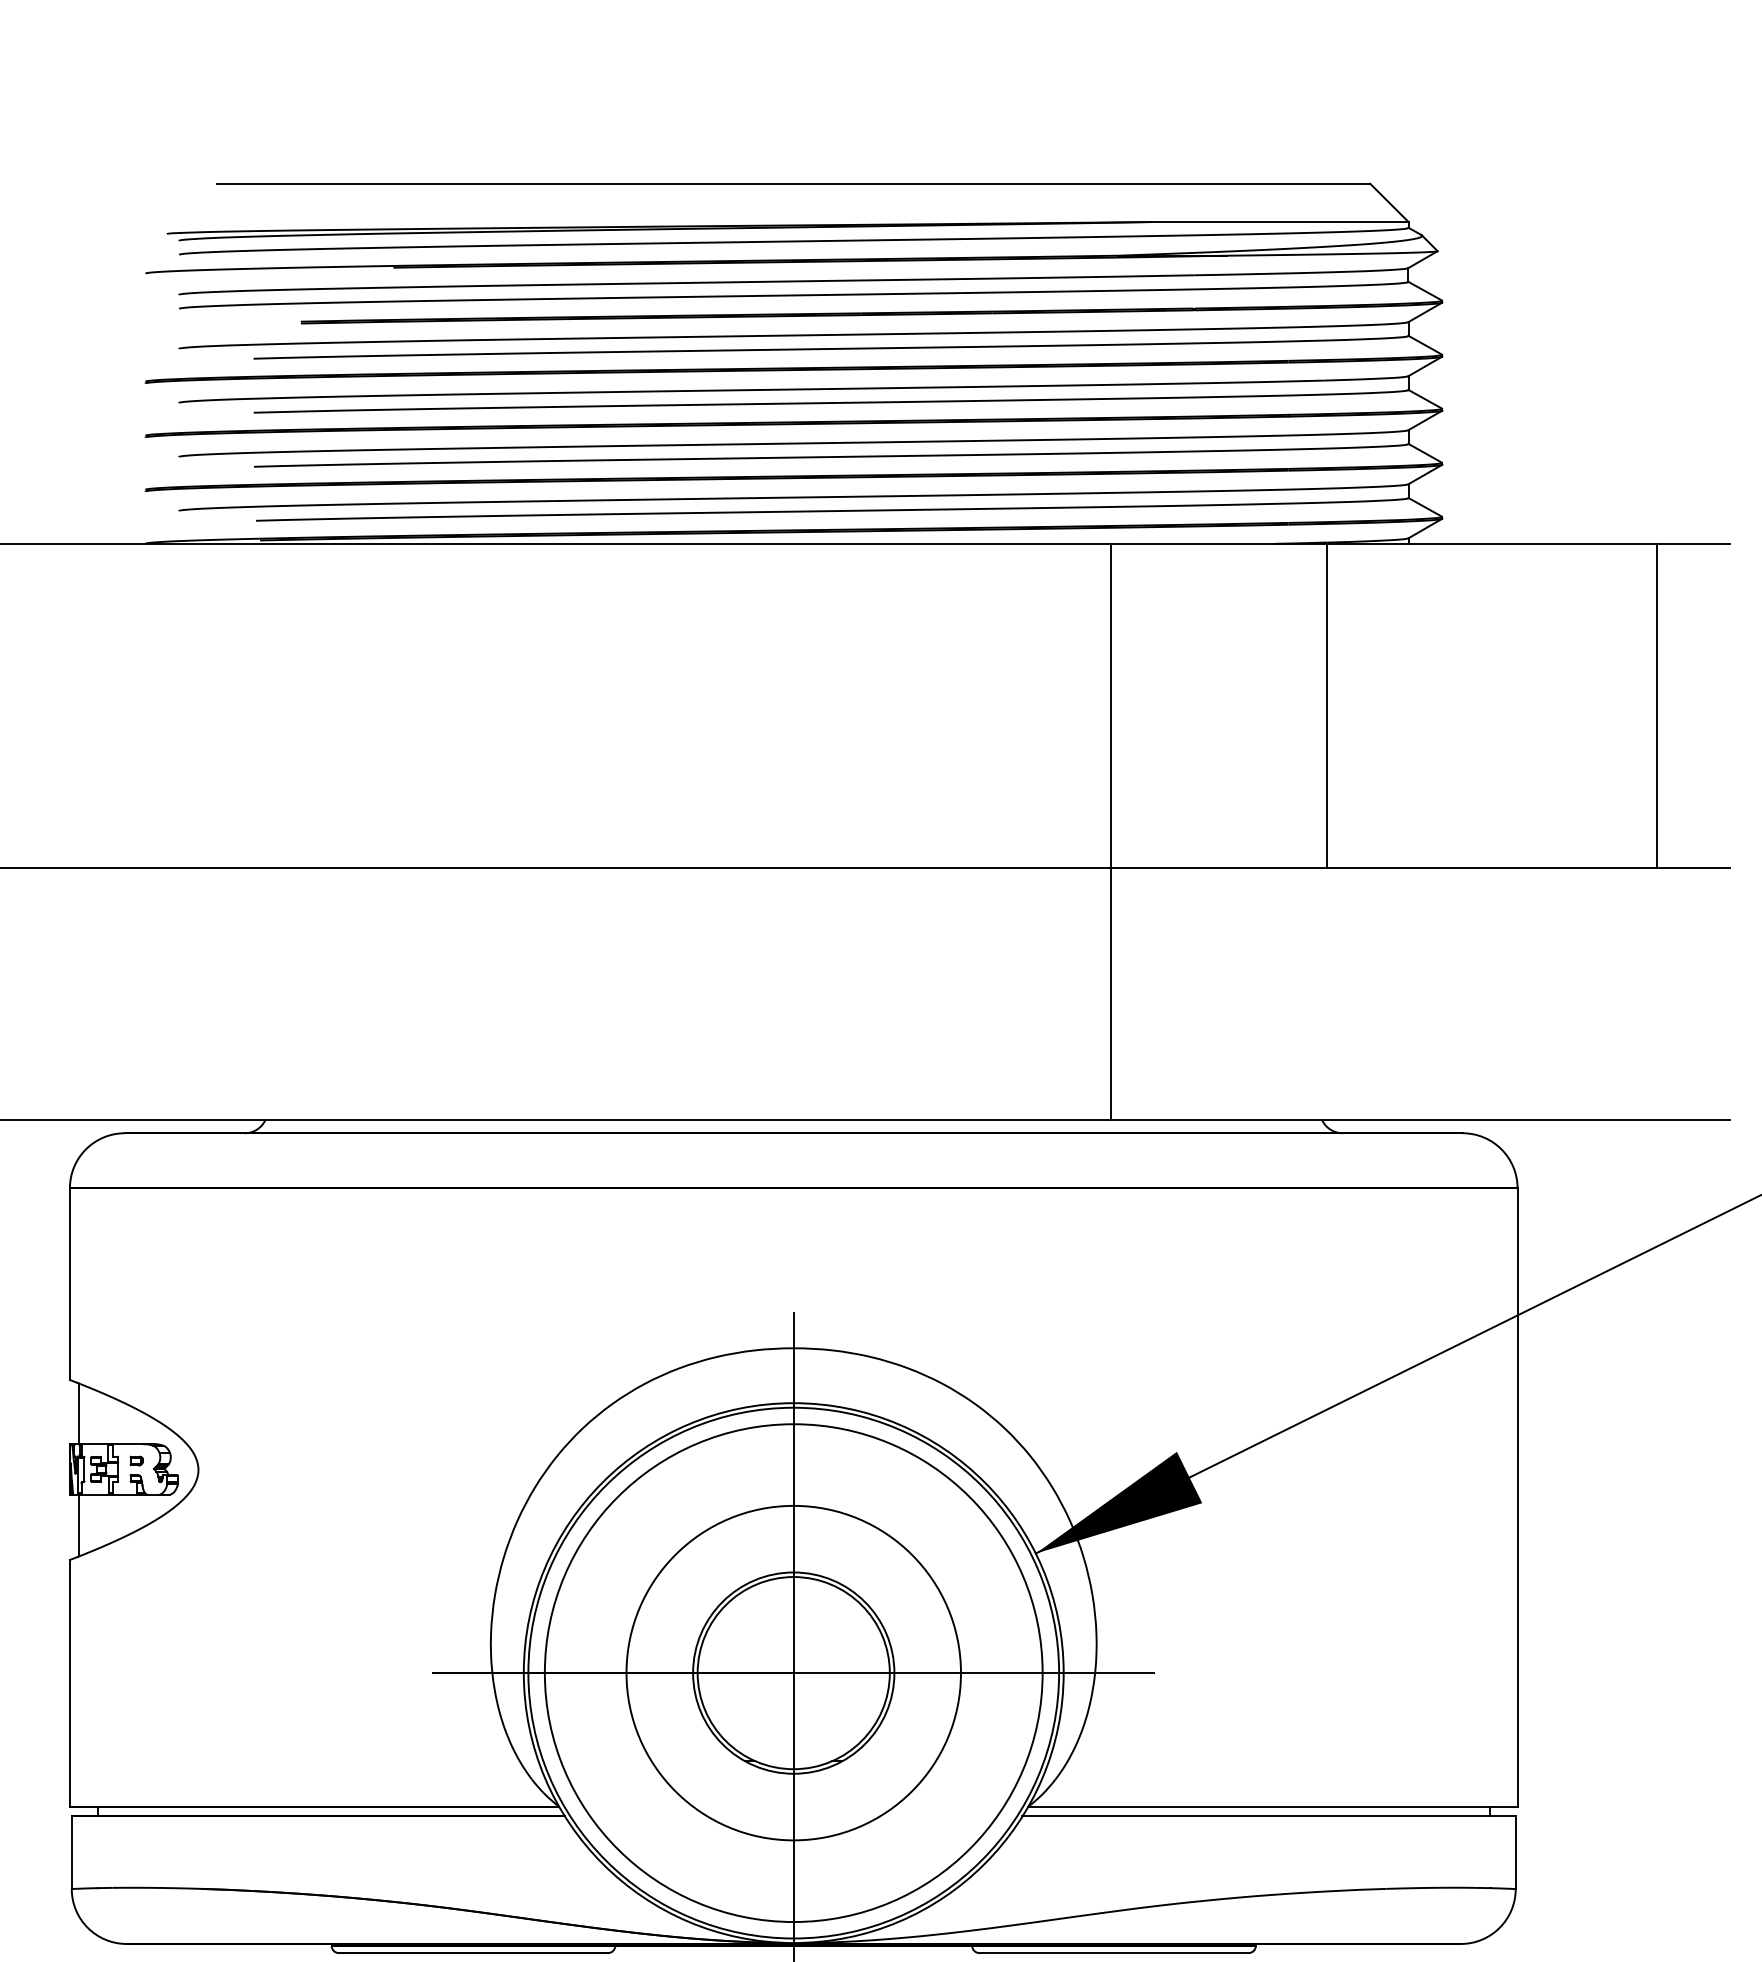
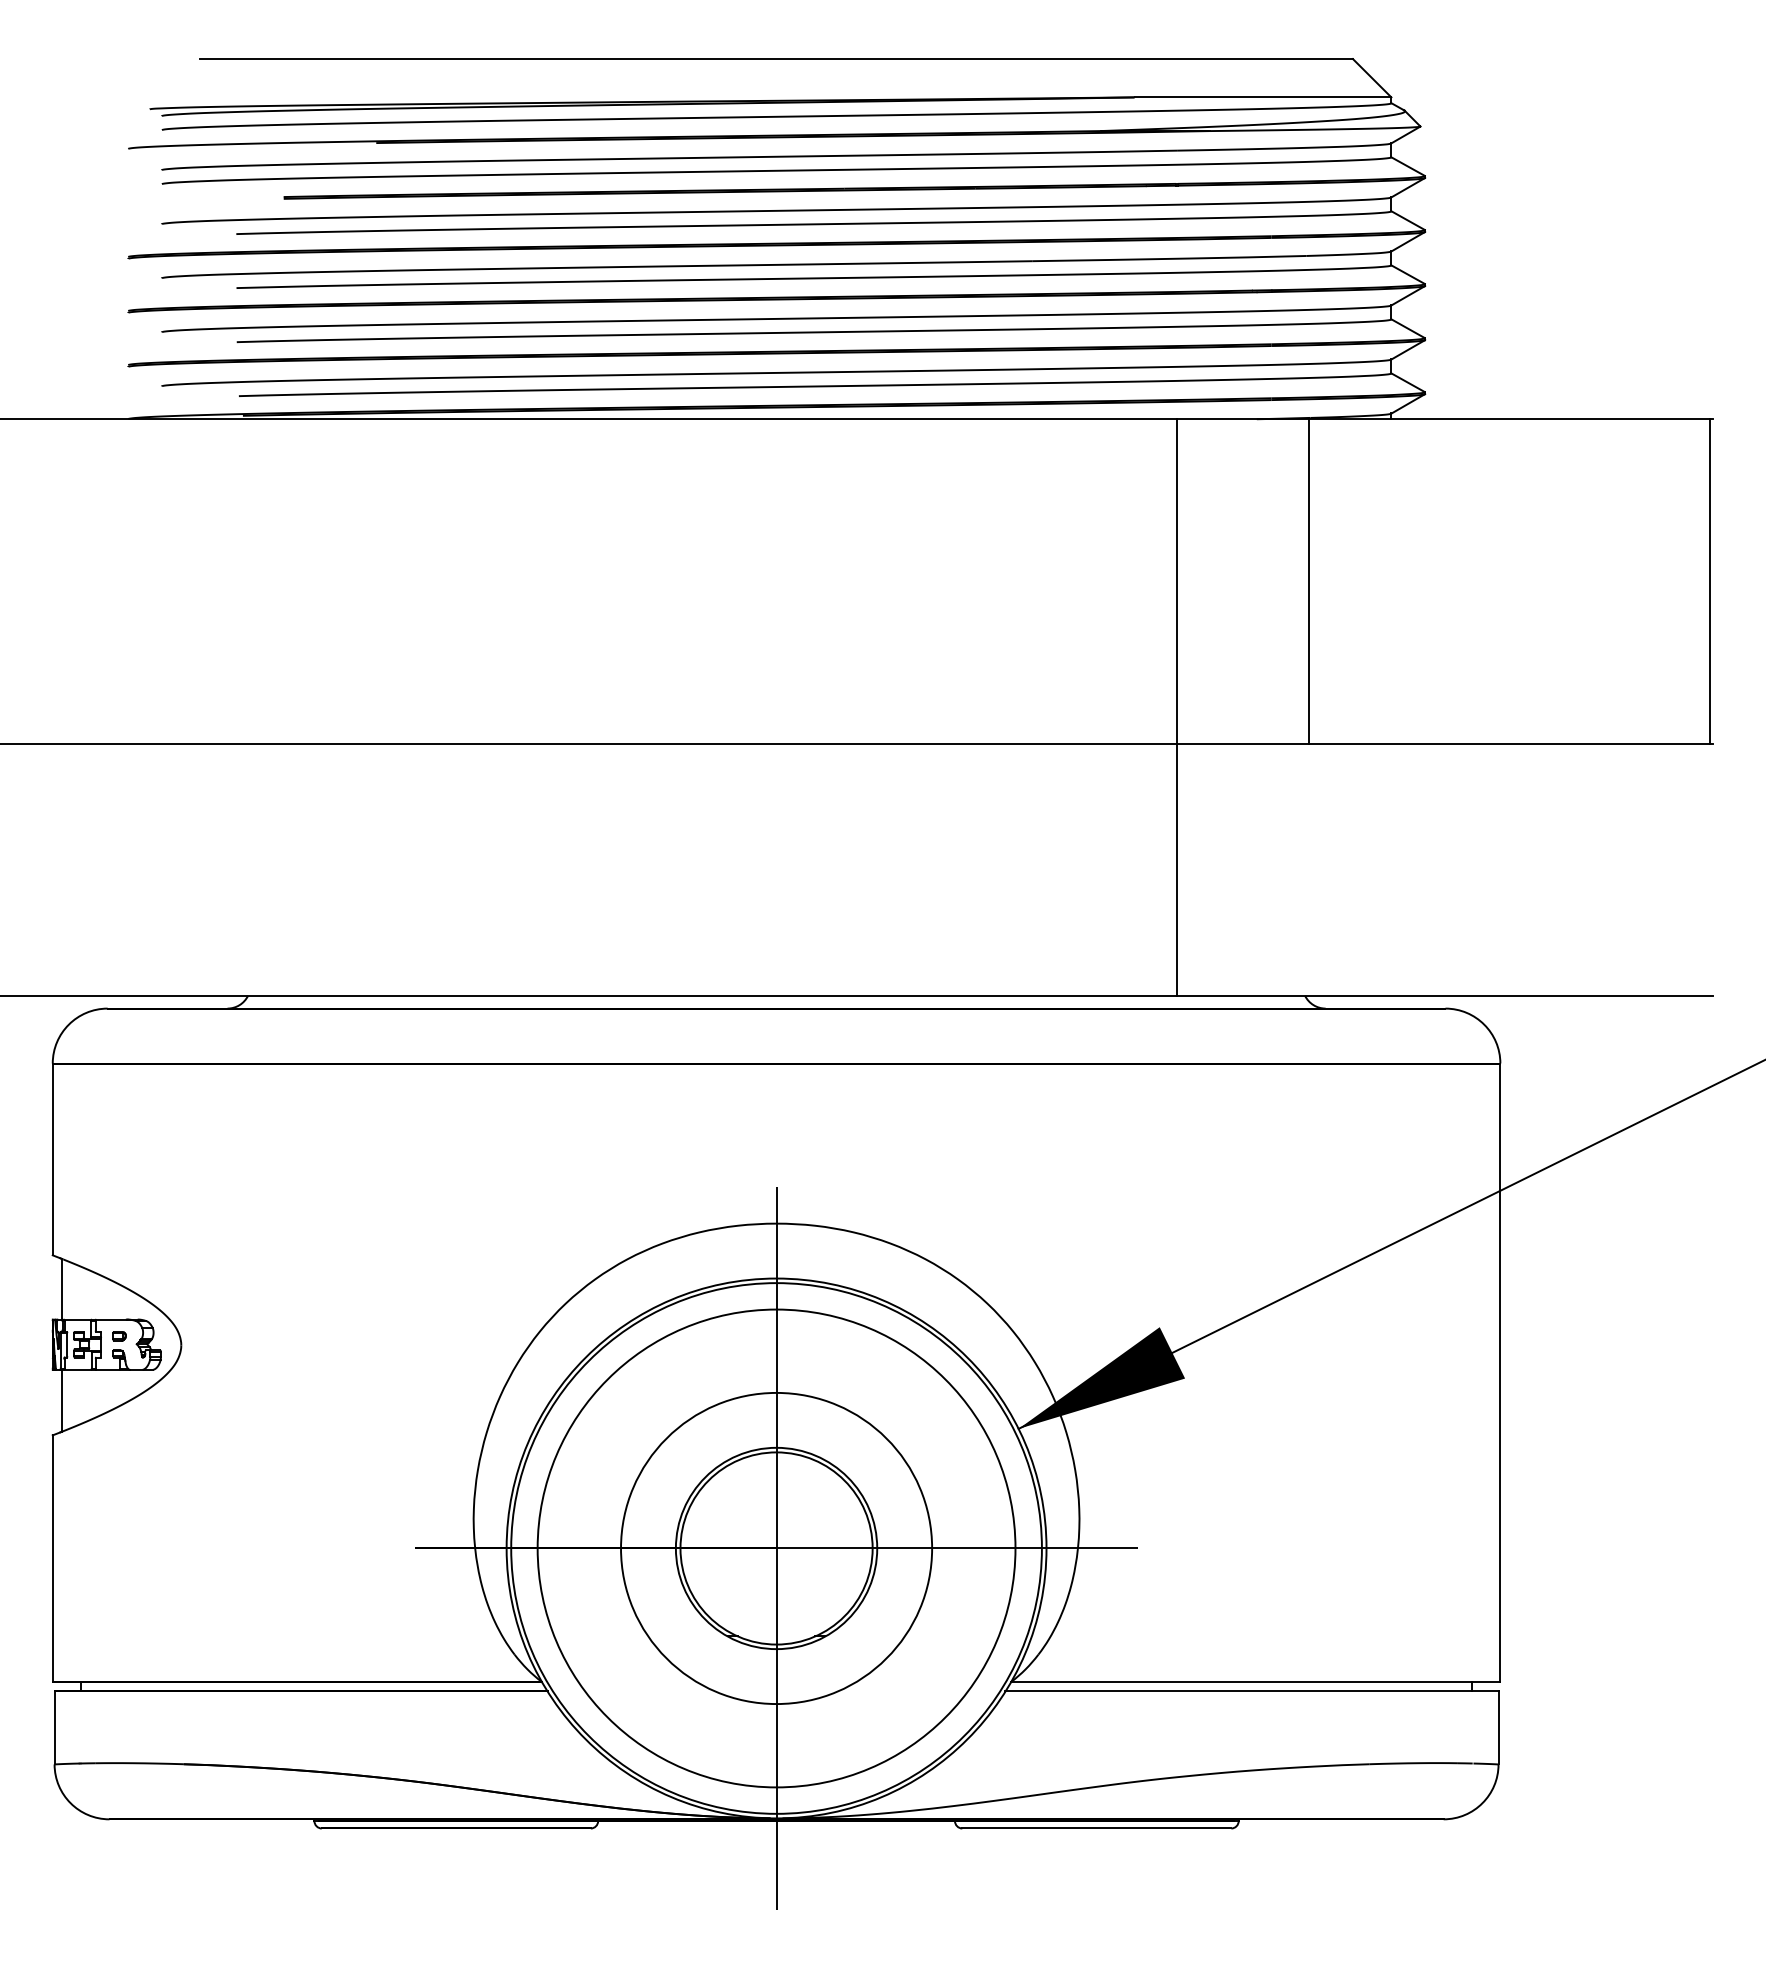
line: (1657, 706) -> (1710, 581), moved
line: (1110, 832) -> (1177, 707), moved
circle: (793, 1673) -> (776, 1548), size x0.62
circle: (793, 1673) -> (776, 1548), size x1.43

